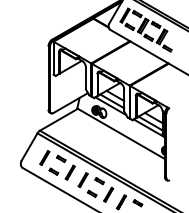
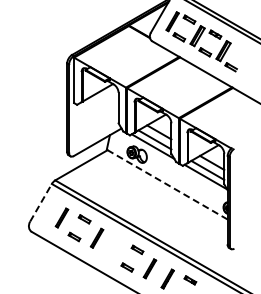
line: (121, 133) -> (167, 184), solid -> dashed
line: (29, 146) -> (41, 202), solid -> dashed
part: (82, 180) -> (114, 248), removed

